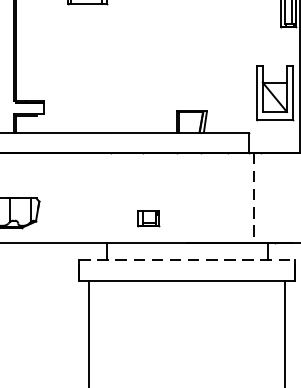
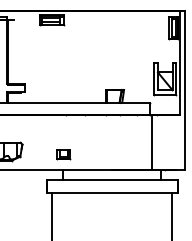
line: (253, 198) -> (152, 142), dashed -> solid
part: (148, 217) -> (63, 154), moved
line: (187, 260) -> (112, 180), dashed -> solid

